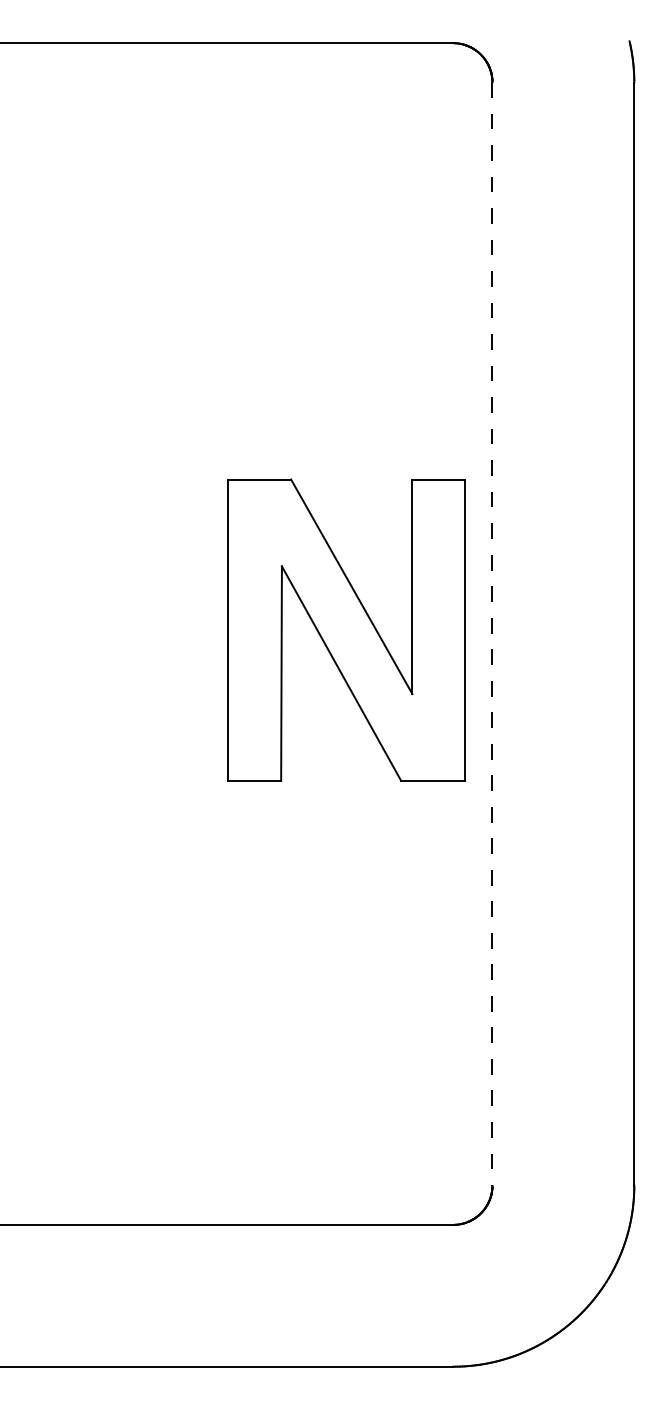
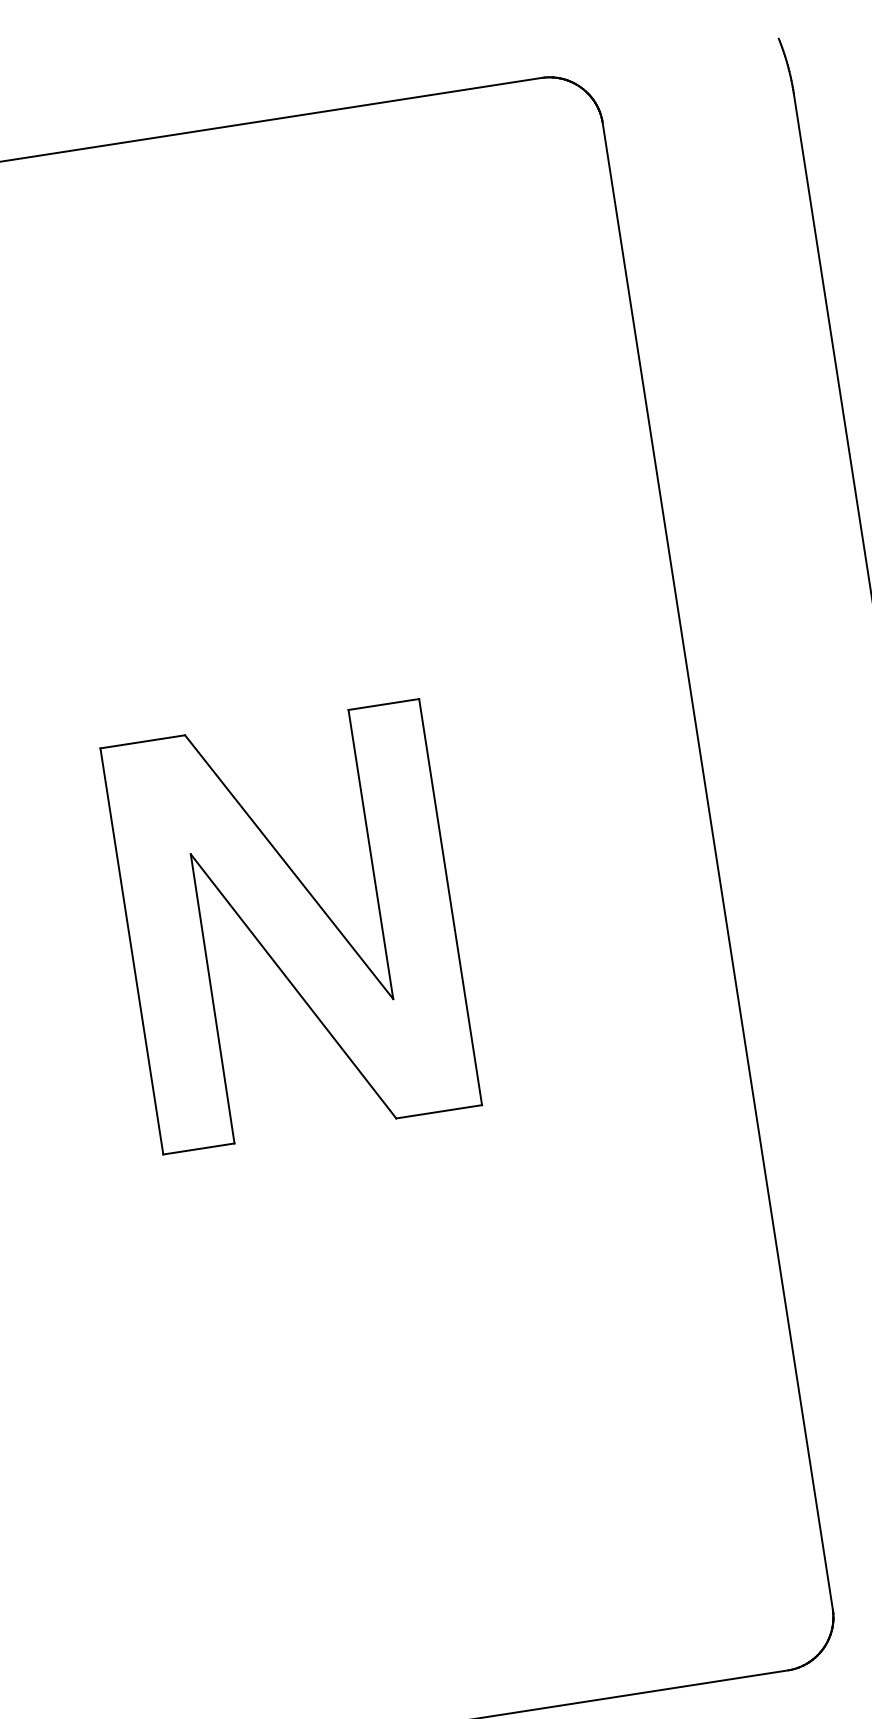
part: (346, 629) -> (290, 925), moved
line: (492, 634) -> (717, 866), dashed -> solid

